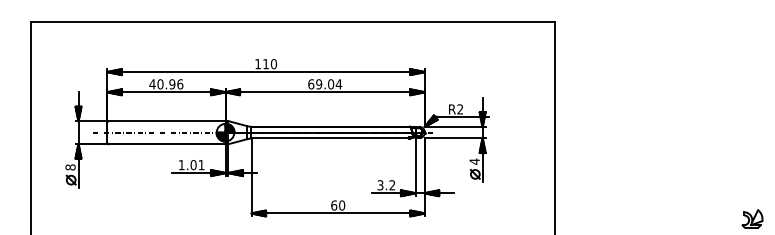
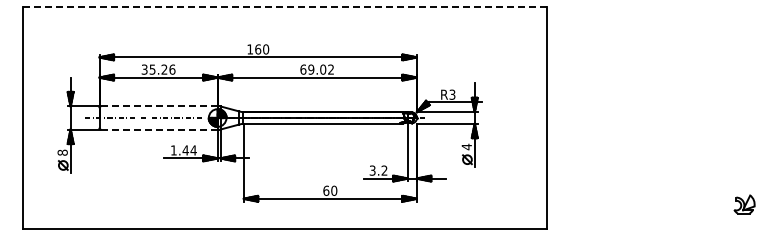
line: (293, 21) -> (285, 6), solid -> dashed
text: (266, 64) -> (258, 49), 110 -> 160
text: (162, 84) -> (154, 69), 40.96 -> 35.26
text: (338, 84) -> (330, 69), 69.04 -> 69.02
text: (460, 109) -> (452, 94), R2 -> R3
line: (167, 121) -> (159, 106), solid -> dashed
line: (167, 144) -> (159, 129), solid -> dashed
text: (197, 165) -> (189, 150), 1.01 -> 1.44

